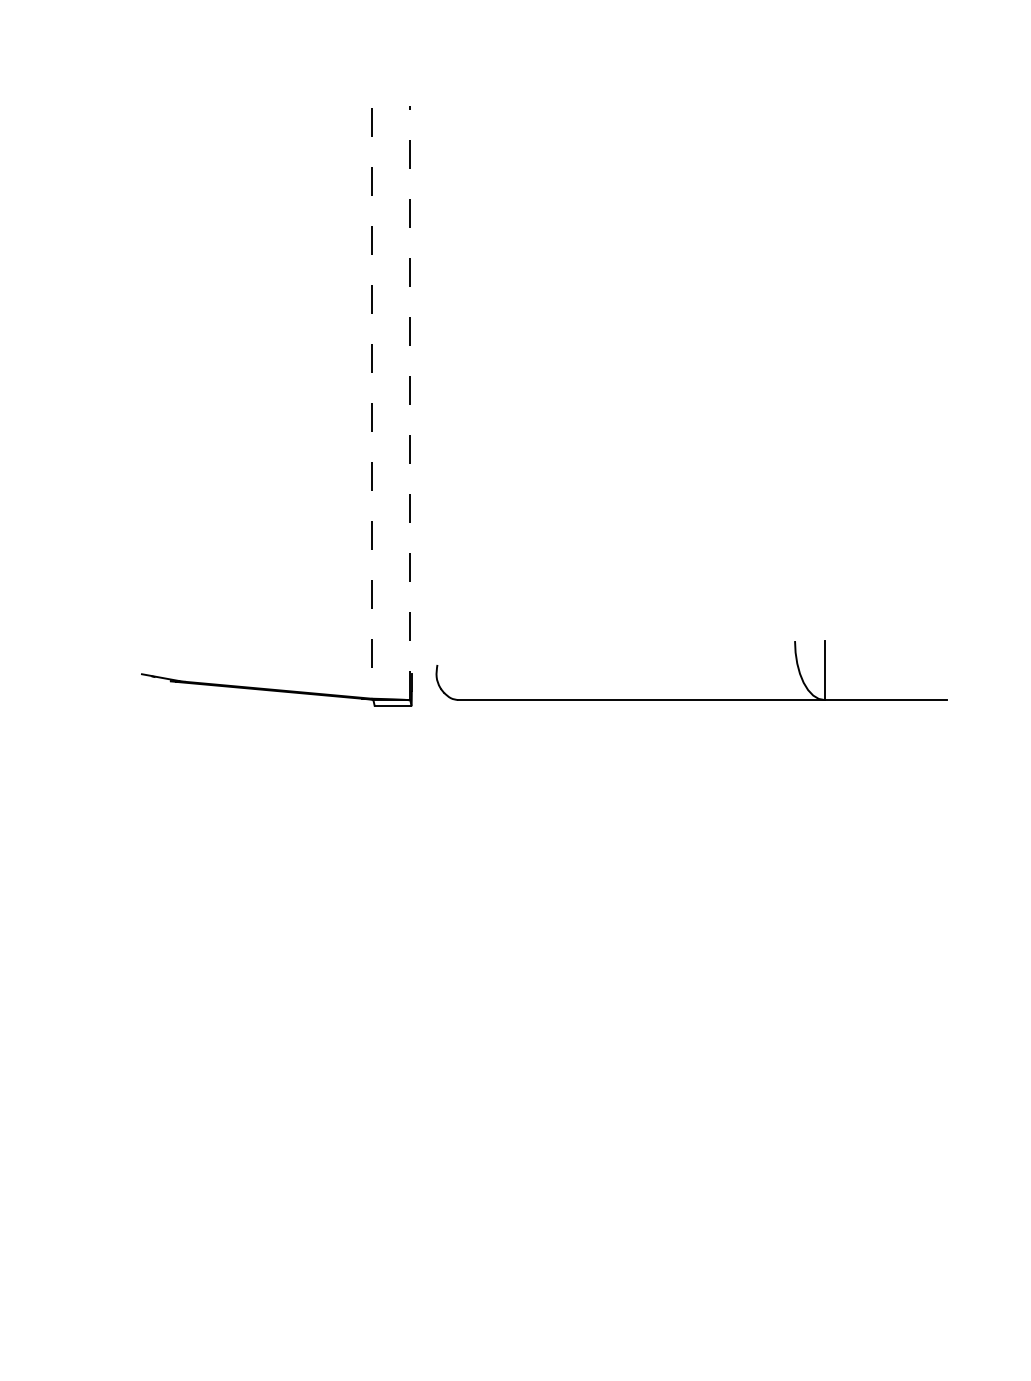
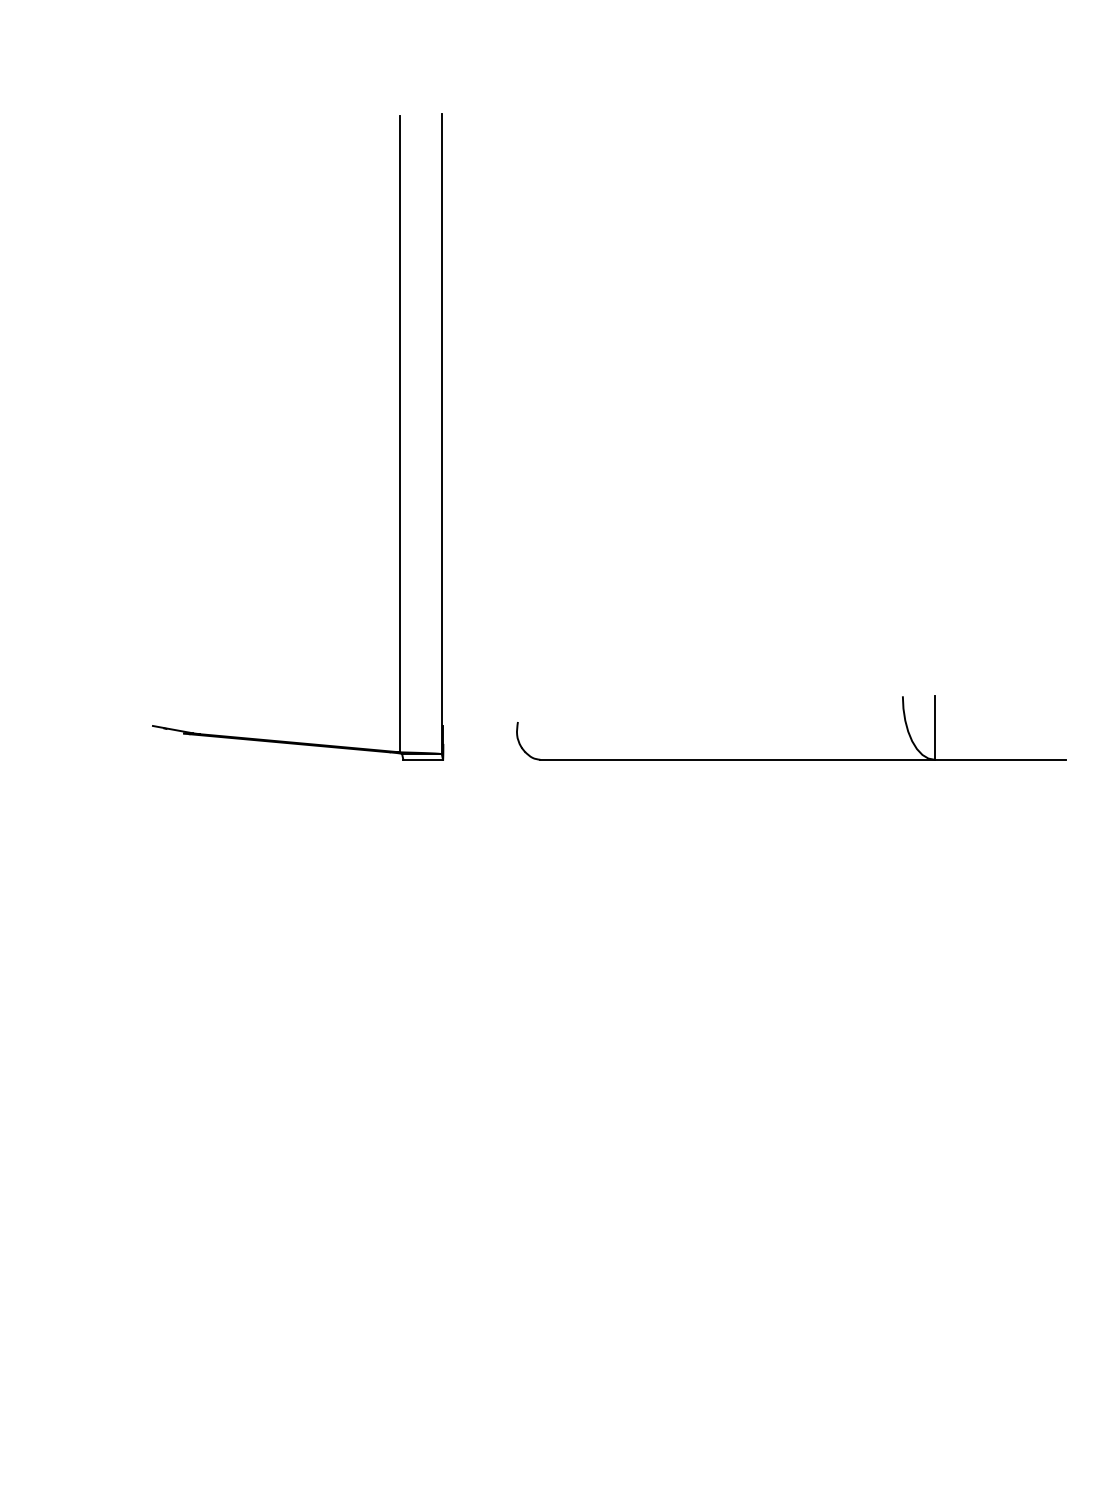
line: (371, 403) -> (400, 434), dashed -> solid
line: (410, 403) -> (441, 434), dashed -> solid
part: (691, 699) -> (791, 759), moved

